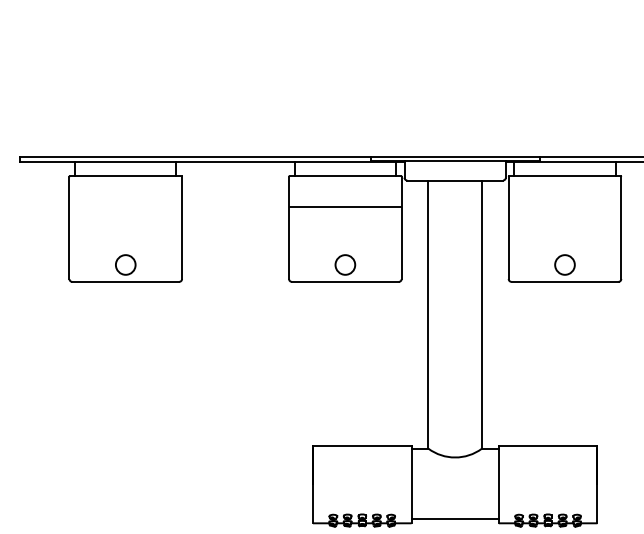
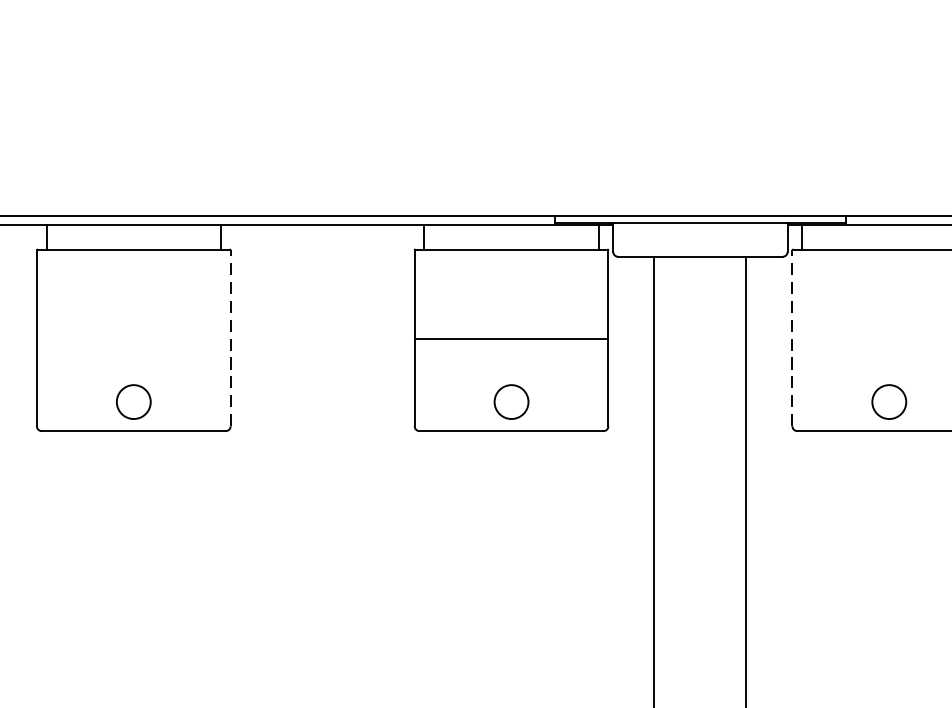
line: (345, 207) -> (511, 339), moved
line: (182, 227) -> (231, 337), solid -> dashed
line: (508, 227) -> (792, 337), solid -> dashed

